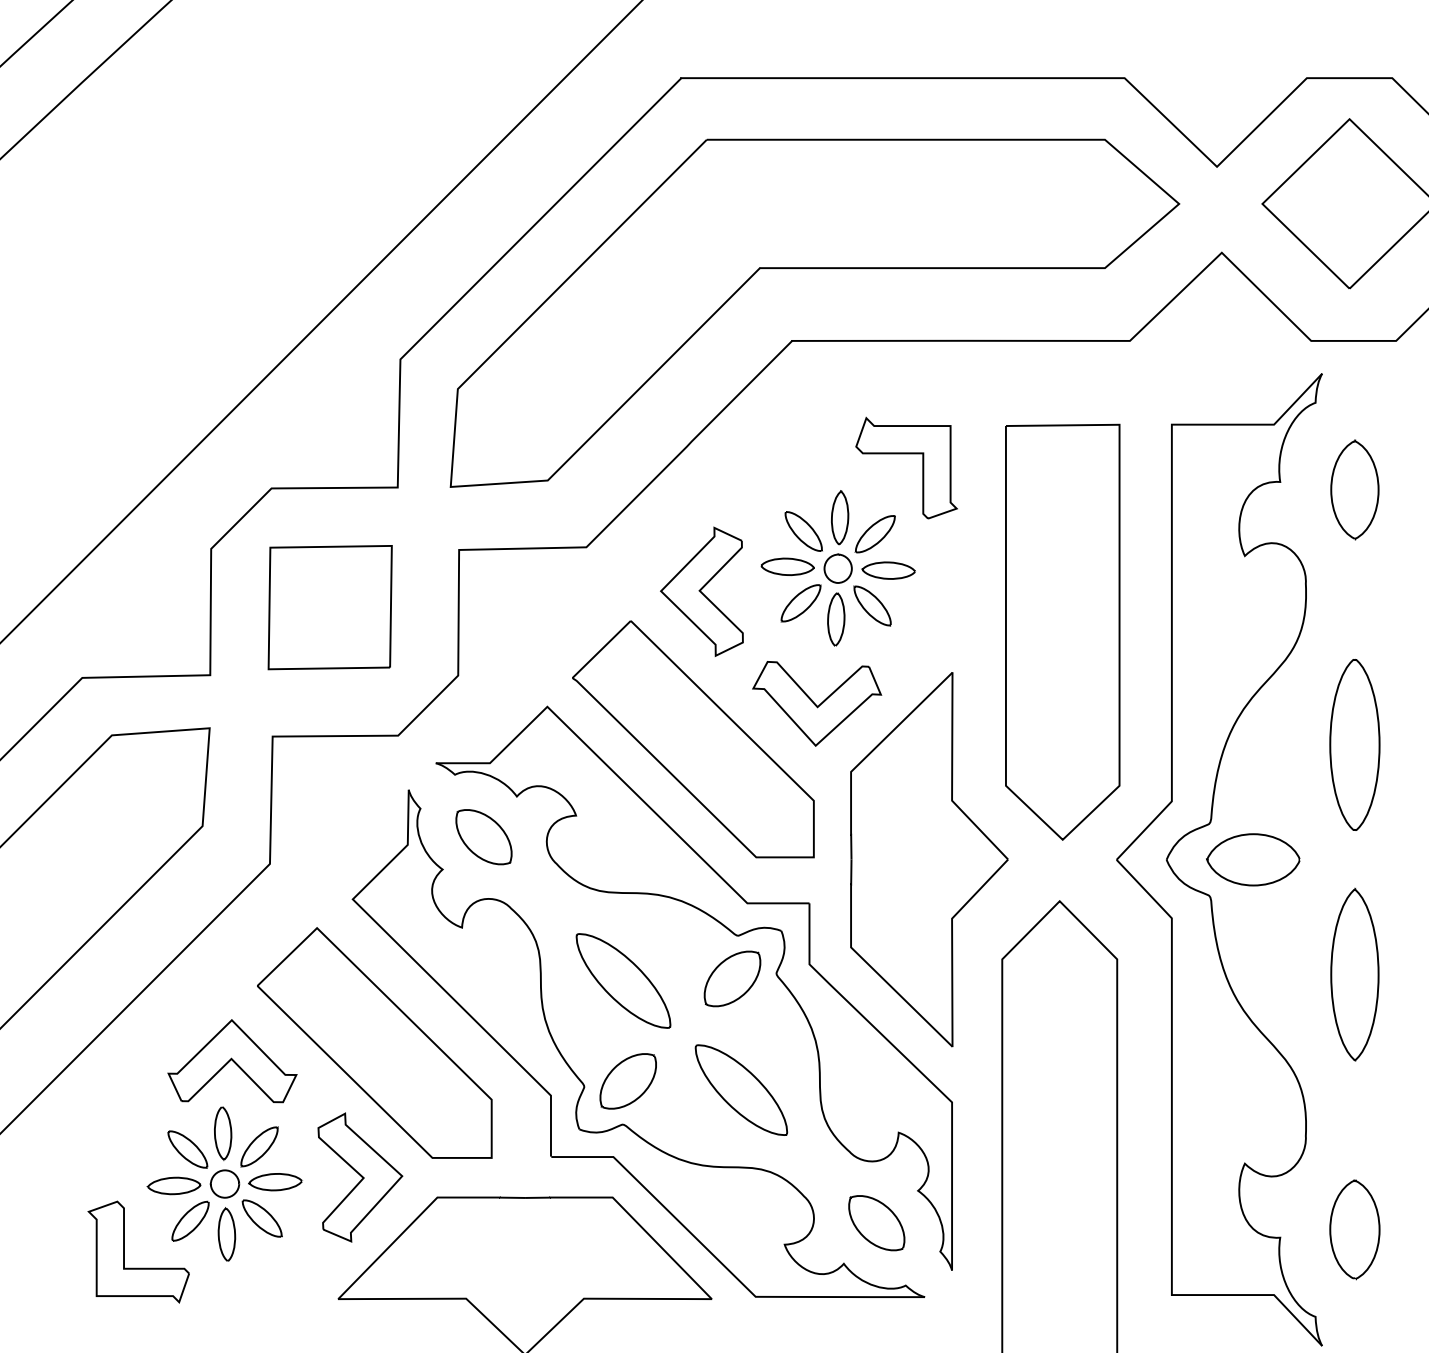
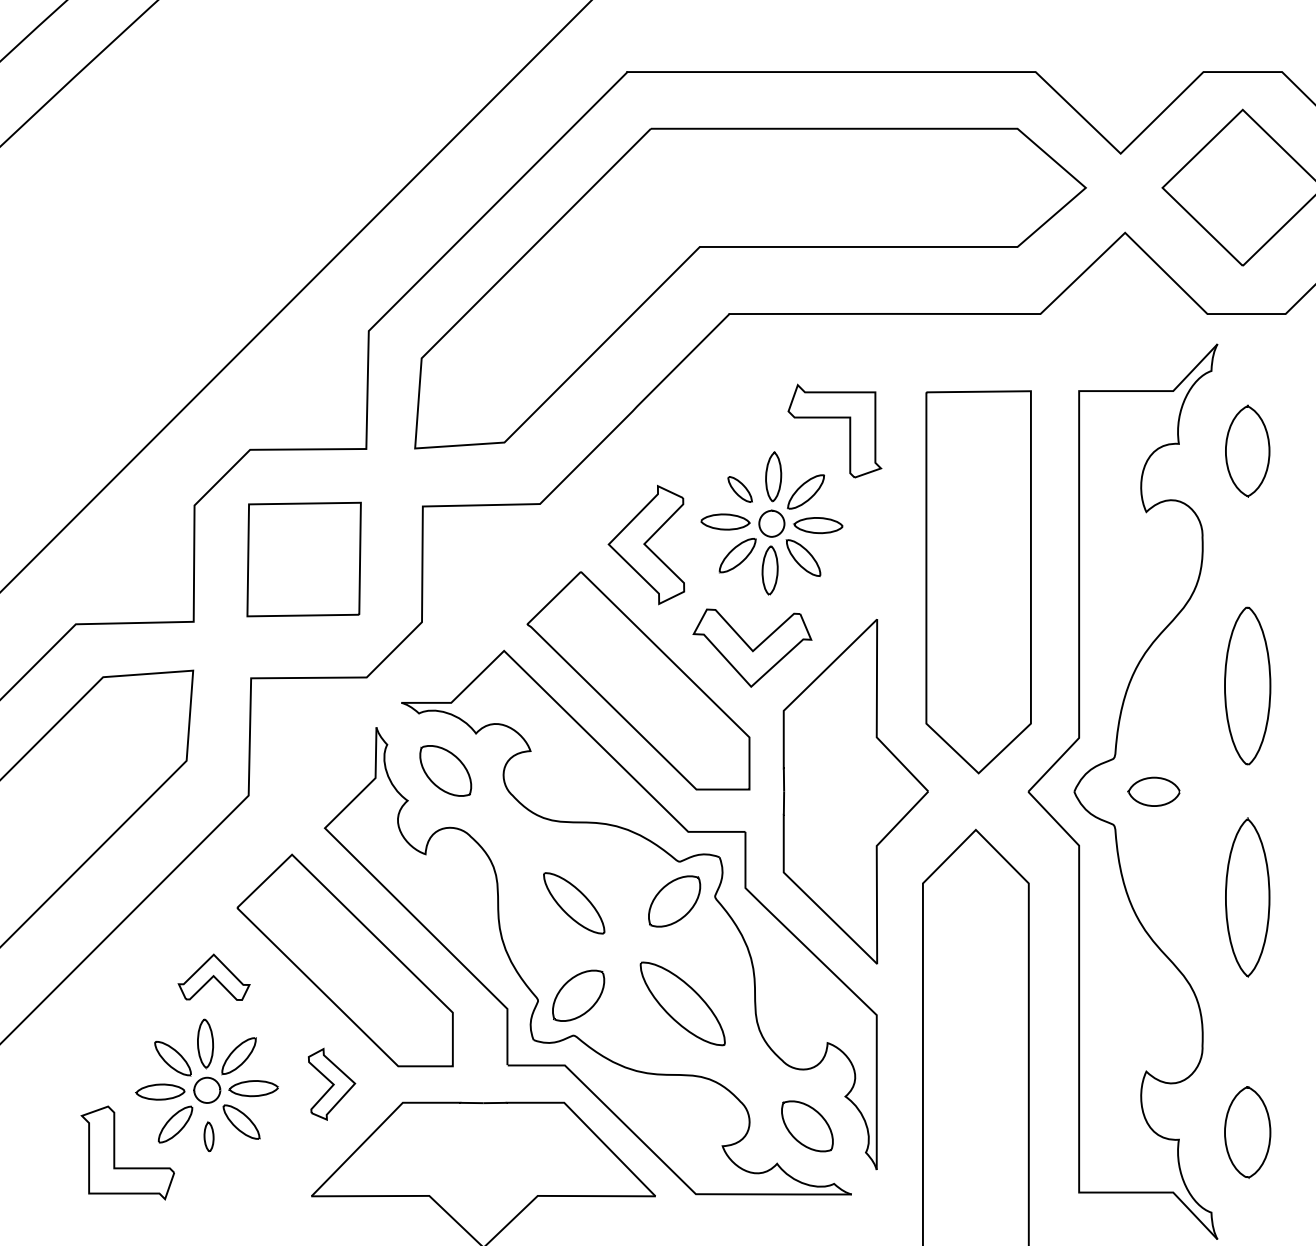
part: (803, 531) -> (739, 489), size x0.7
part: (1253, 859) -> (1154, 791), size x0.6
part: (623, 980) -> (574, 902), size x0.7
part: (232, 1061) -> (214, 977), size x0.6
part: (360, 1177) -> (332, 1084), size x0.6
part: (226, 1234) -> (208, 1136), size x0.6

